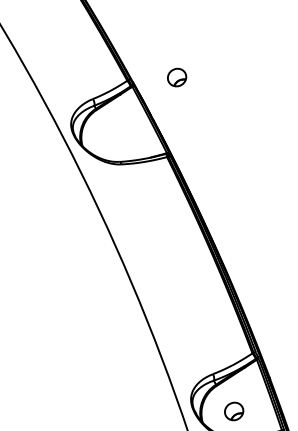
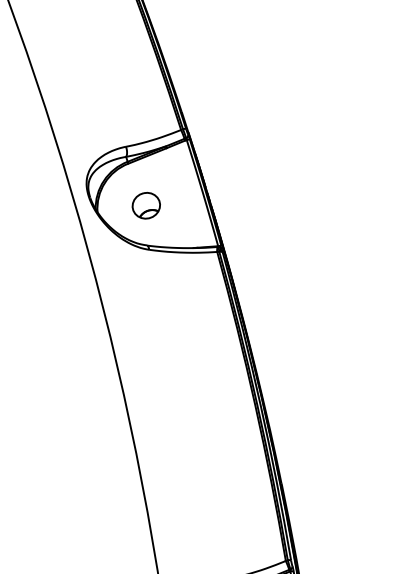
part: (177, 77) -> (146, 205), moved

